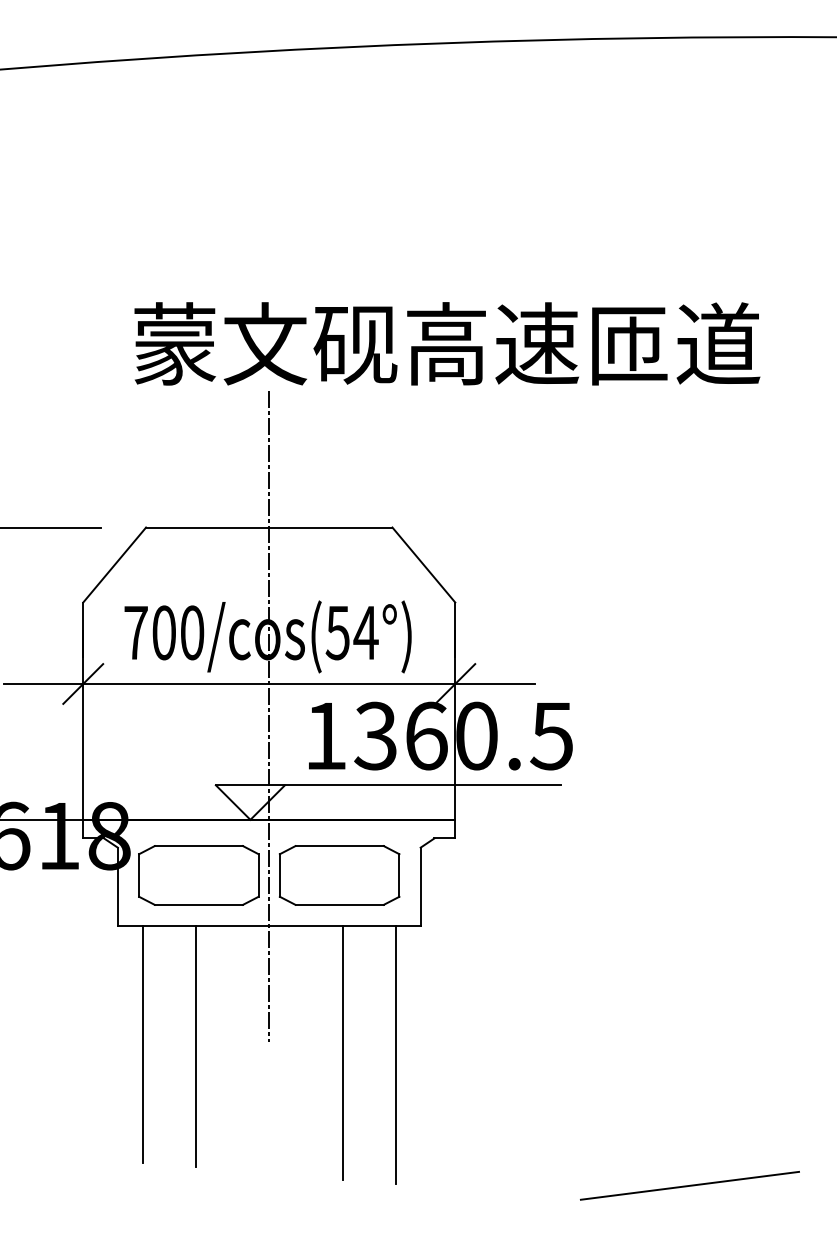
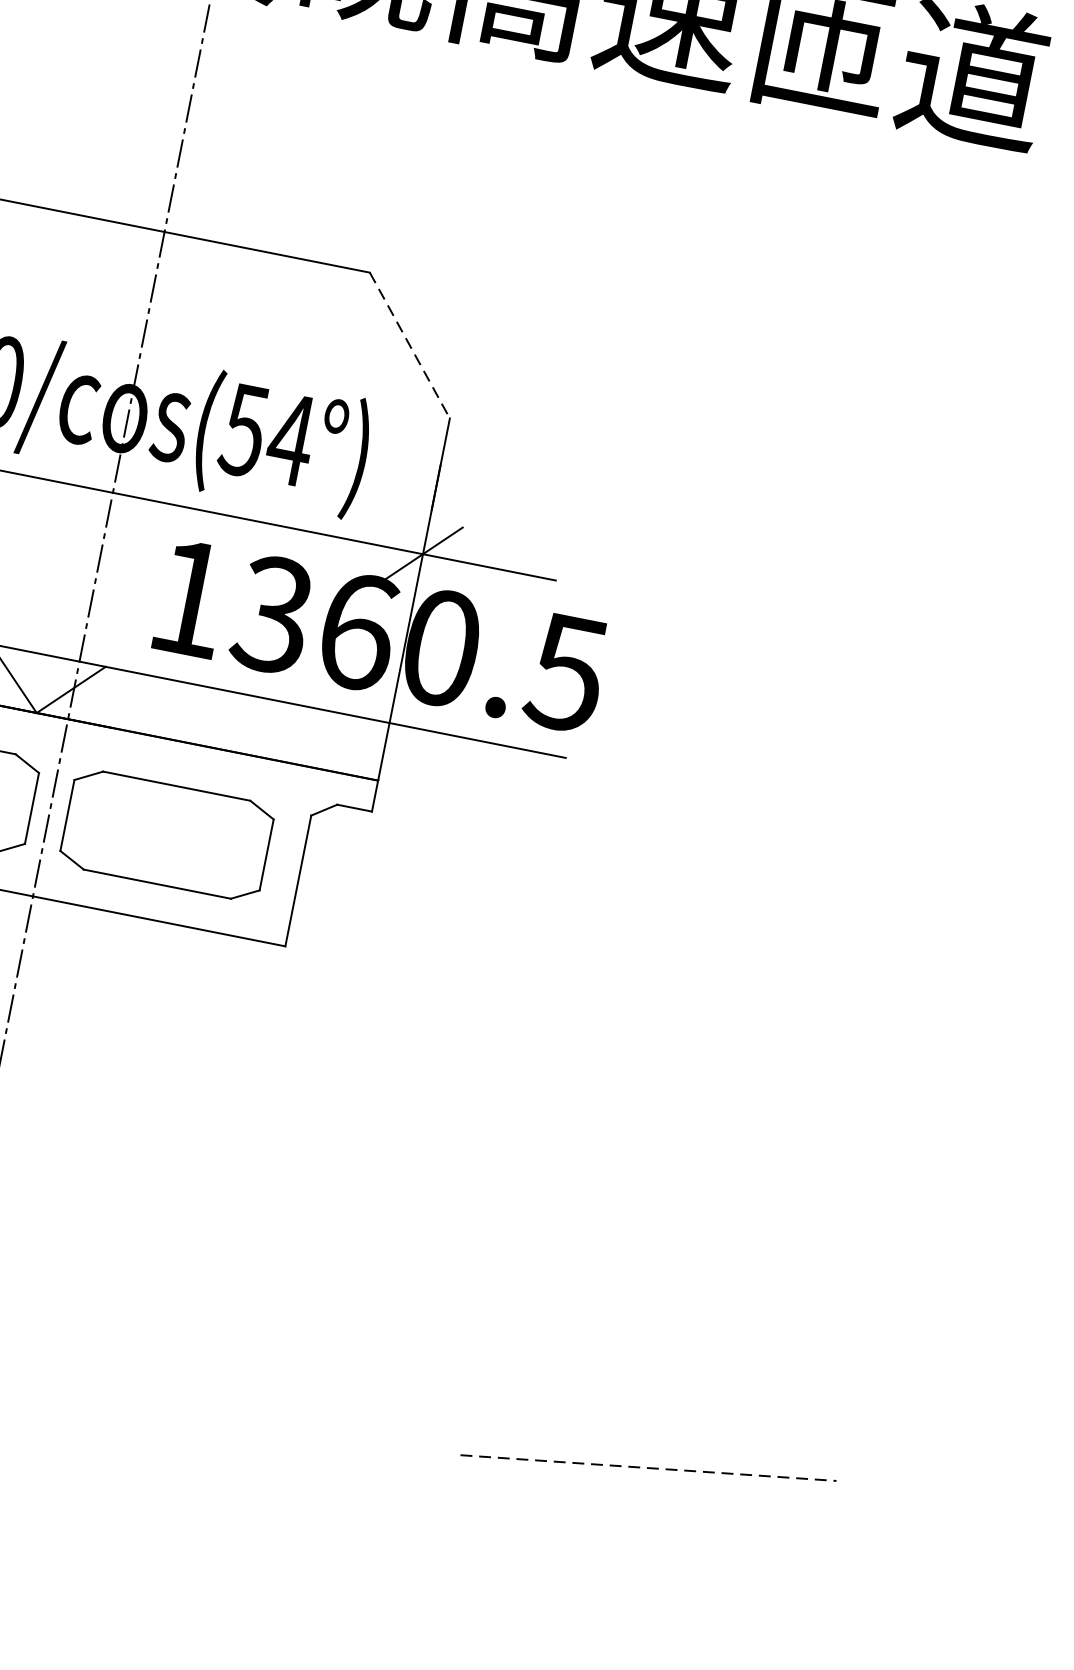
line: (423, 565) -> (409, 346), solid -> dashed
line: (342, 1052) -> (113, 1131), removed
line: (395, 1055) -> (200, 1153), removed
line: (689, 1185) -> (647, 1467), solid -> dashed

